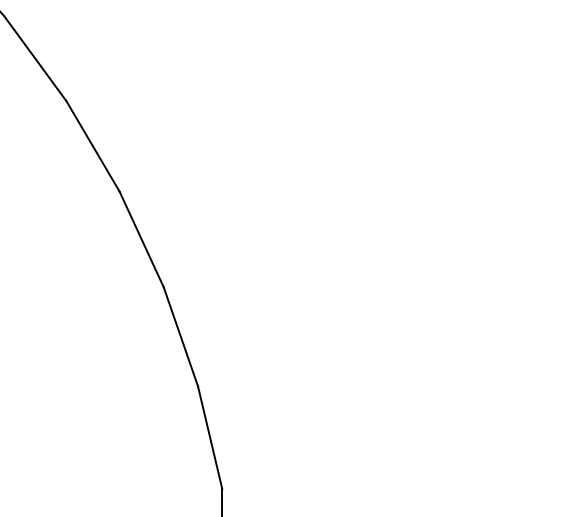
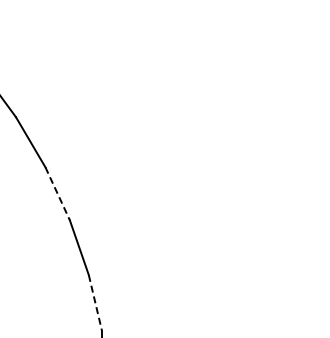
line: (141, 240) -> (57, 194), solid -> dashed
line: (210, 438) -> (95, 303), solid -> dashed

